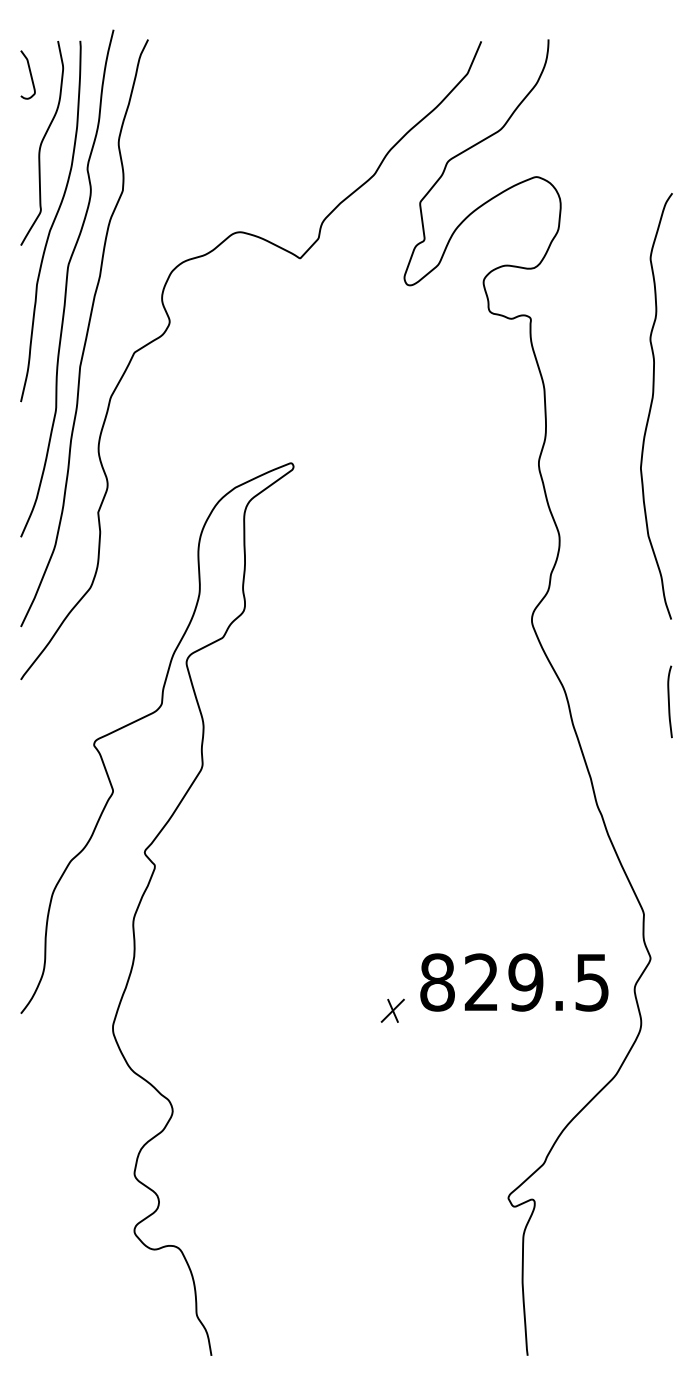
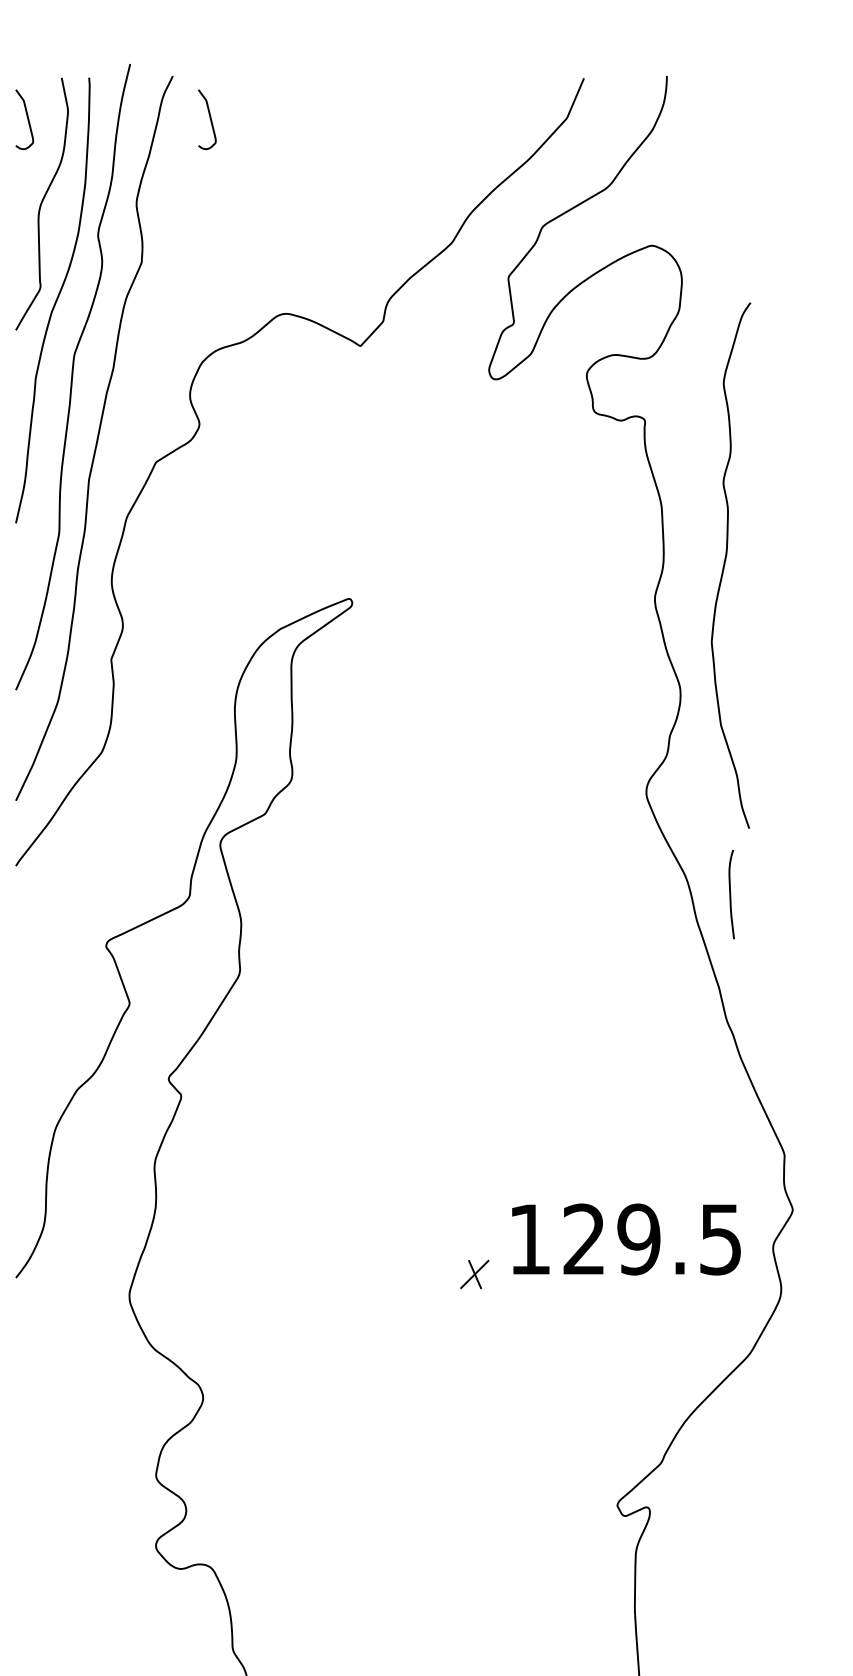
curve: (177, 73) -> (209, 117), added
curve: (652, 404) -> (726, 563), moved
curve: (669, 701) -> (730, 894), moved
text: (437, 982) -> (529, 1239), 829.5 -> 129.5

